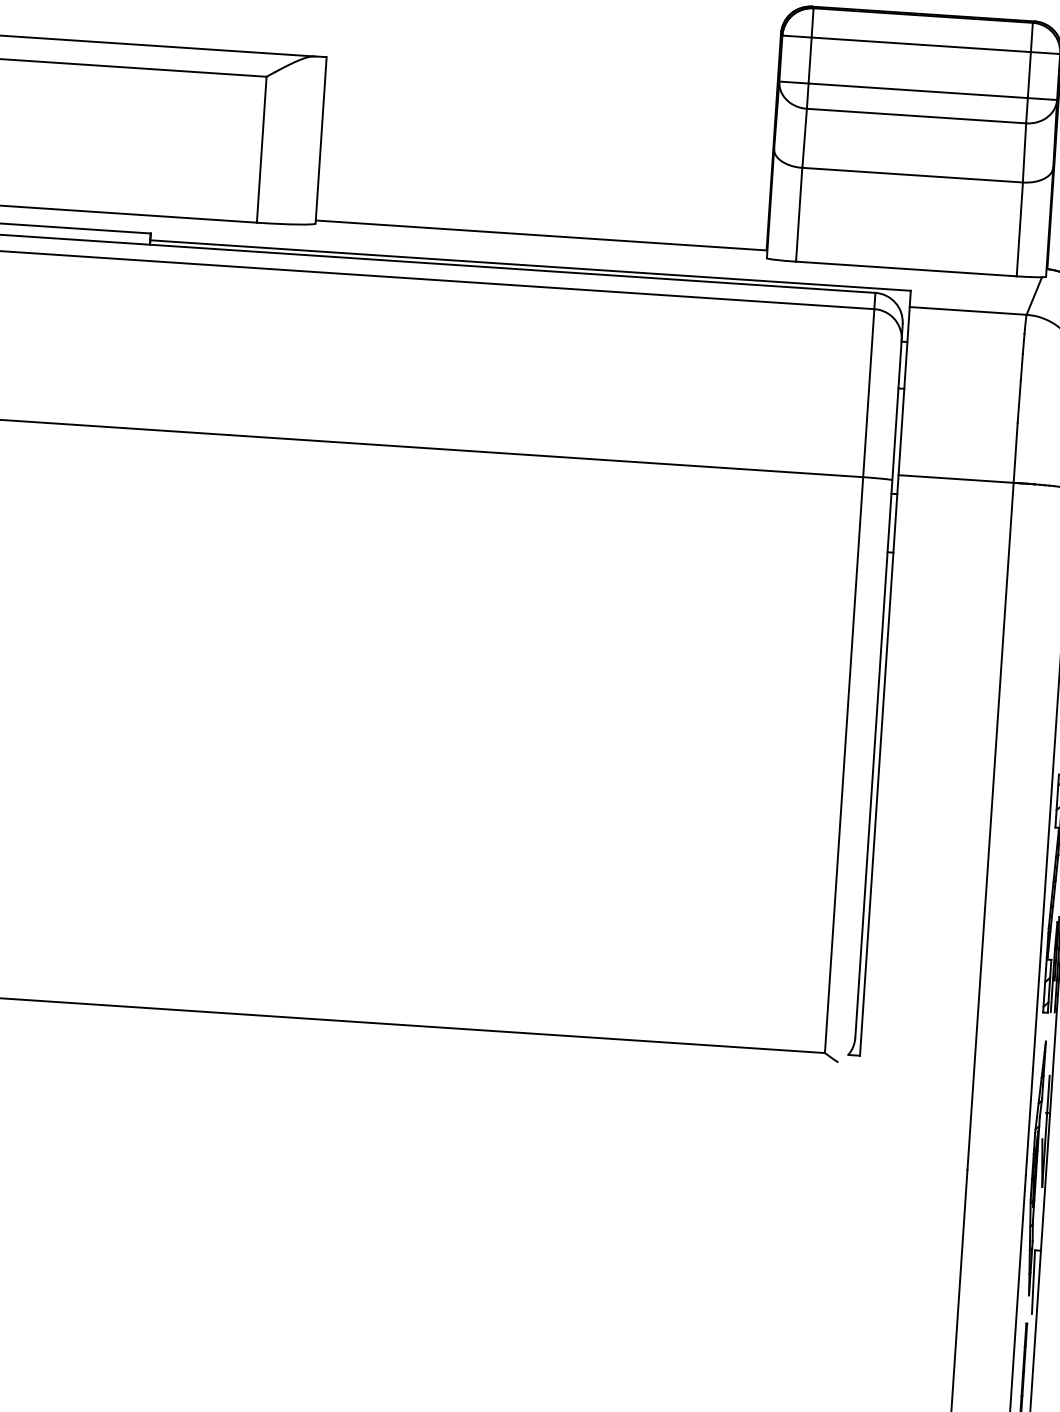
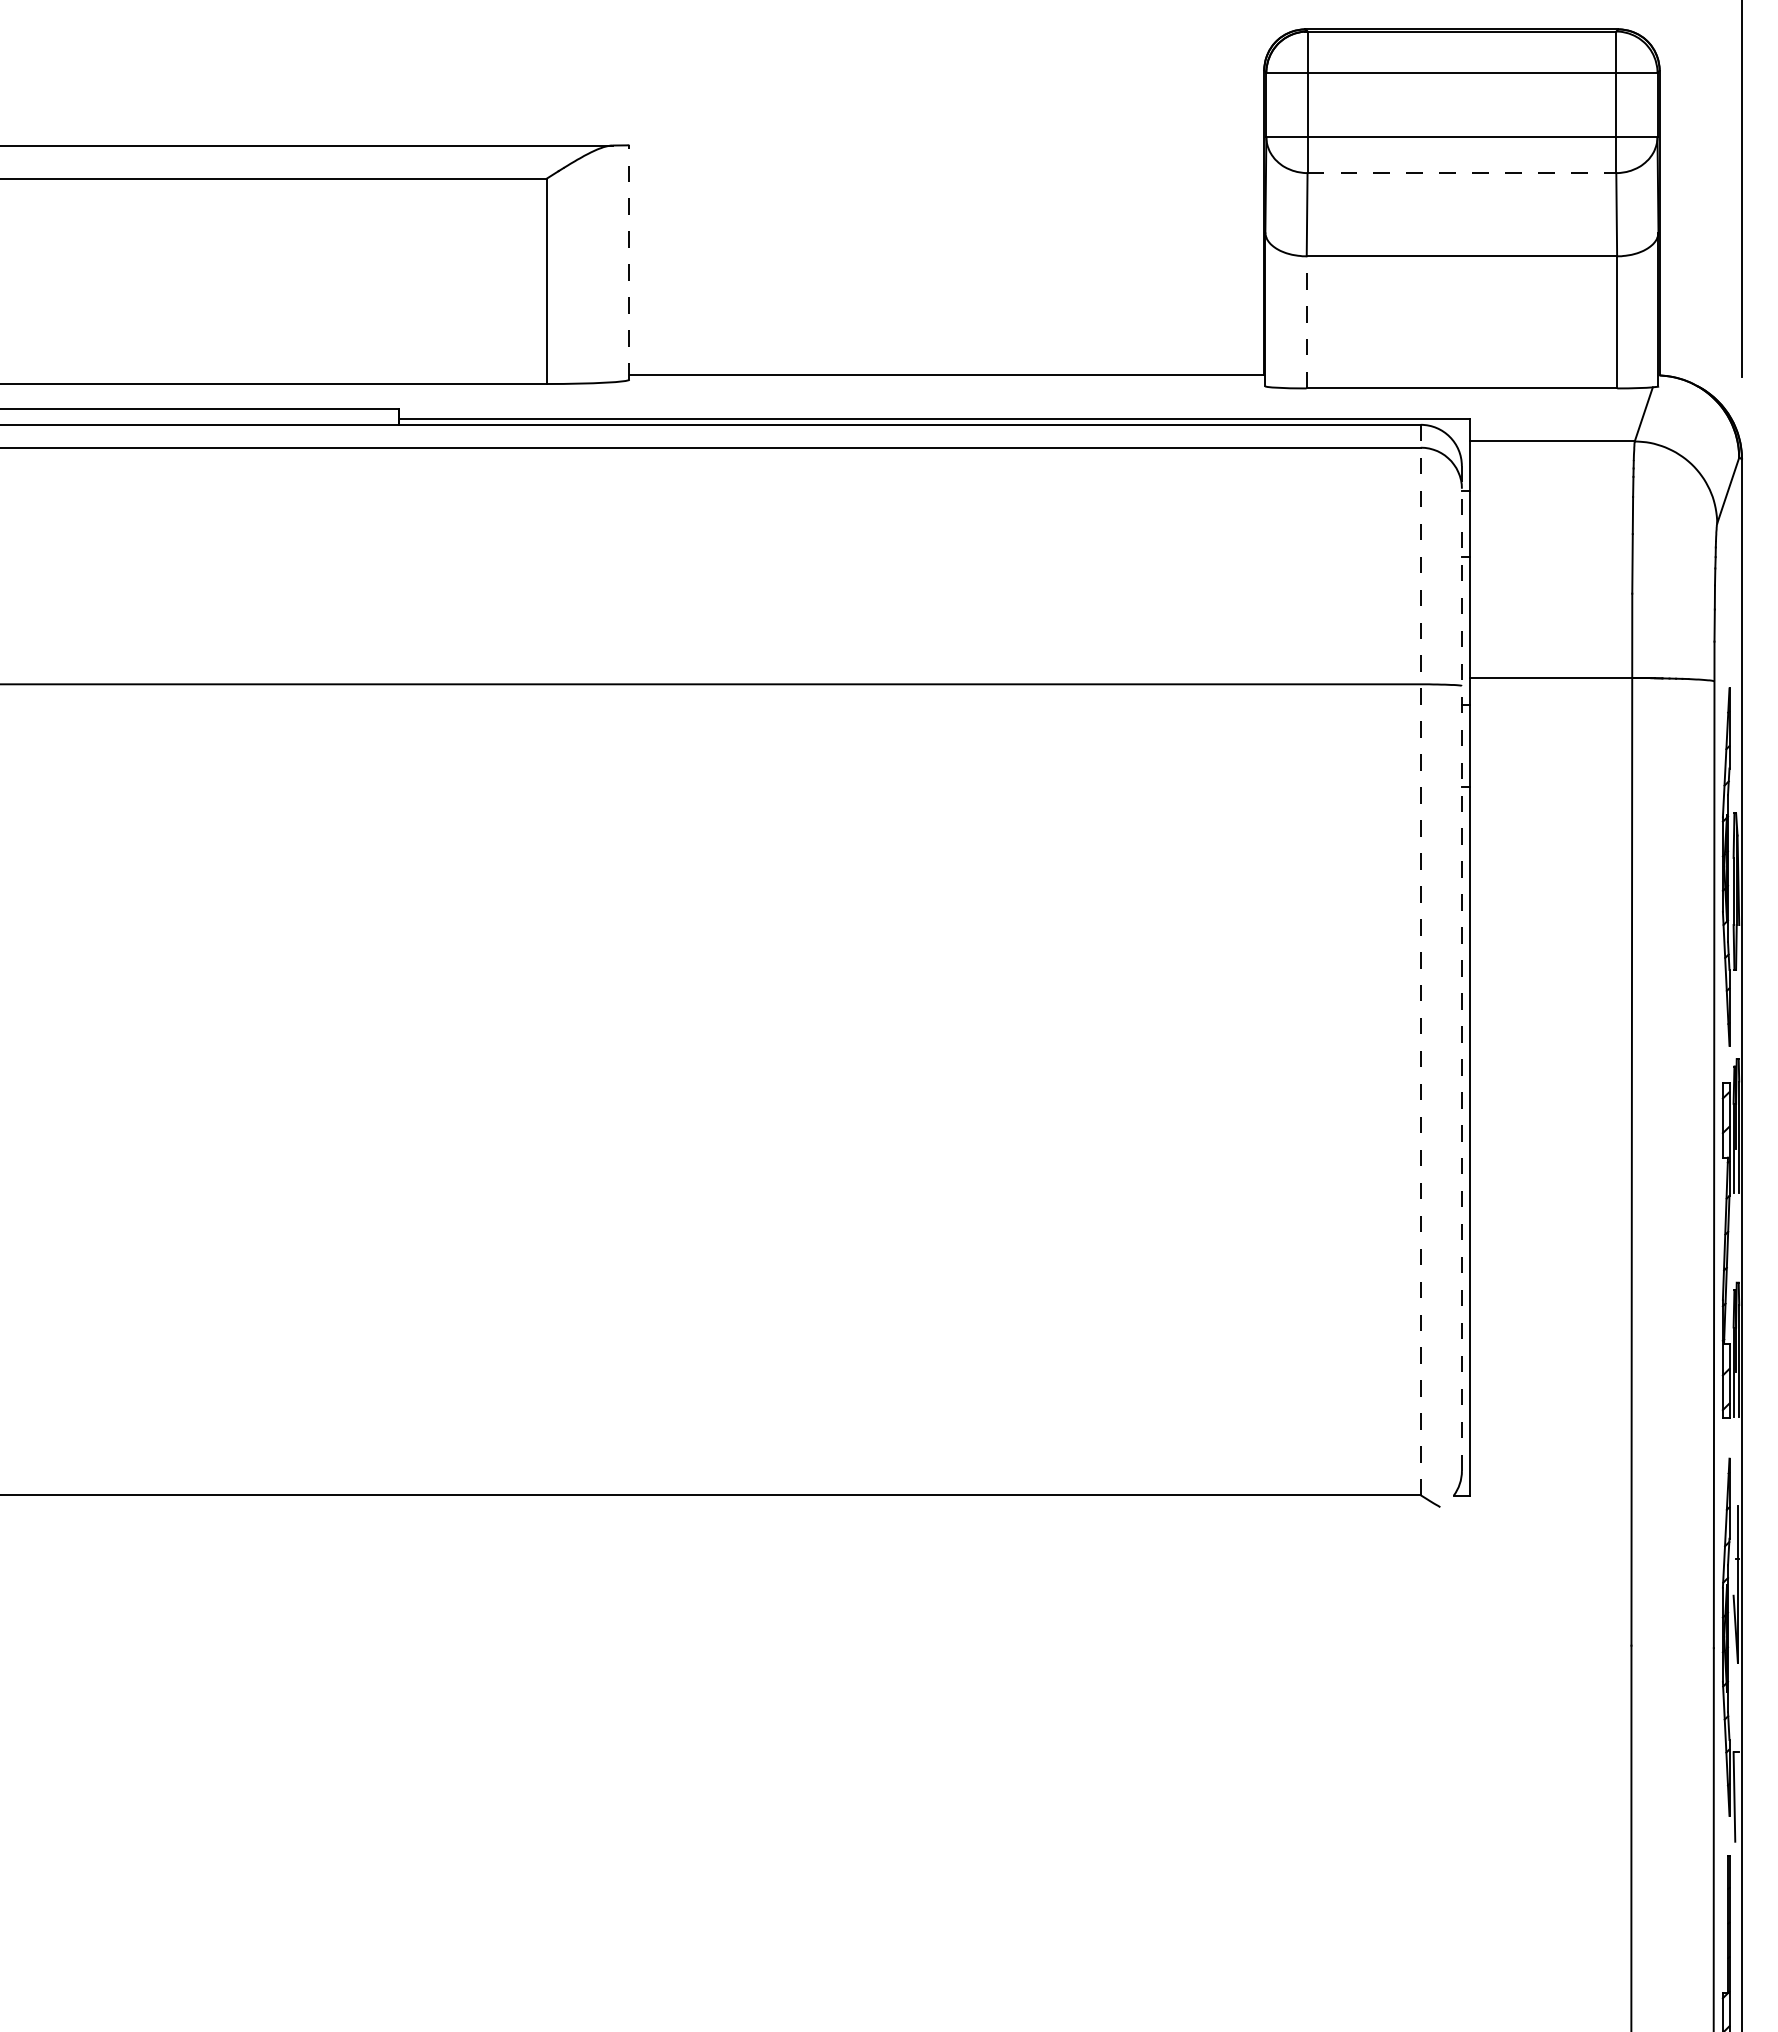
line: (916, 116) -> (1462, 173), solid -> dashed
line: (321, 139) -> (629, 261), solid -> dashed
line: (799, 214) -> (1306, 321), solid -> dashed
line: (849, 673) -> (1420, 960), solid -> dashed
line: (878, 680) -> (1461, 968), solid -> dashed

